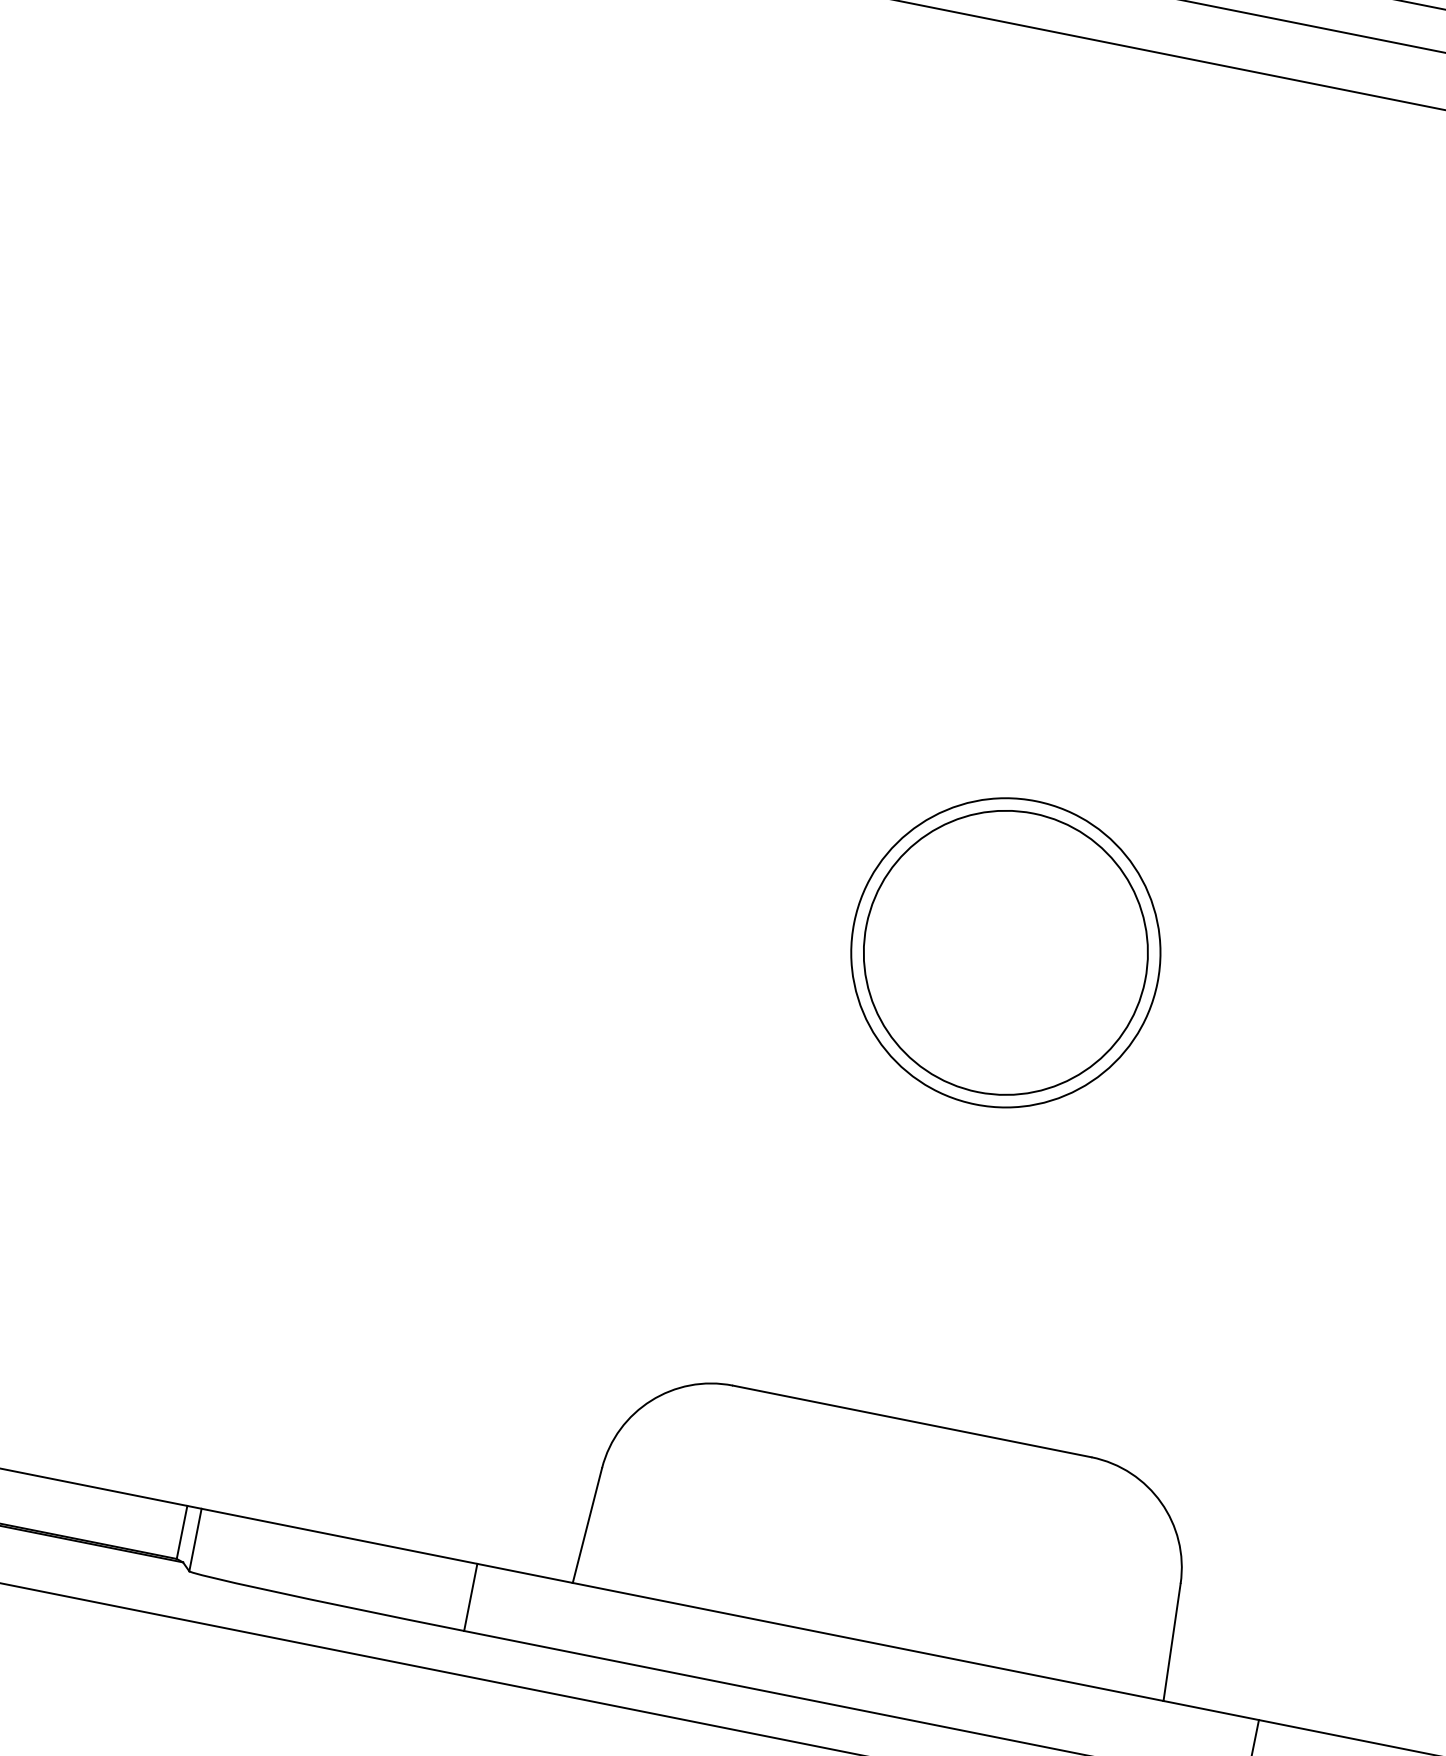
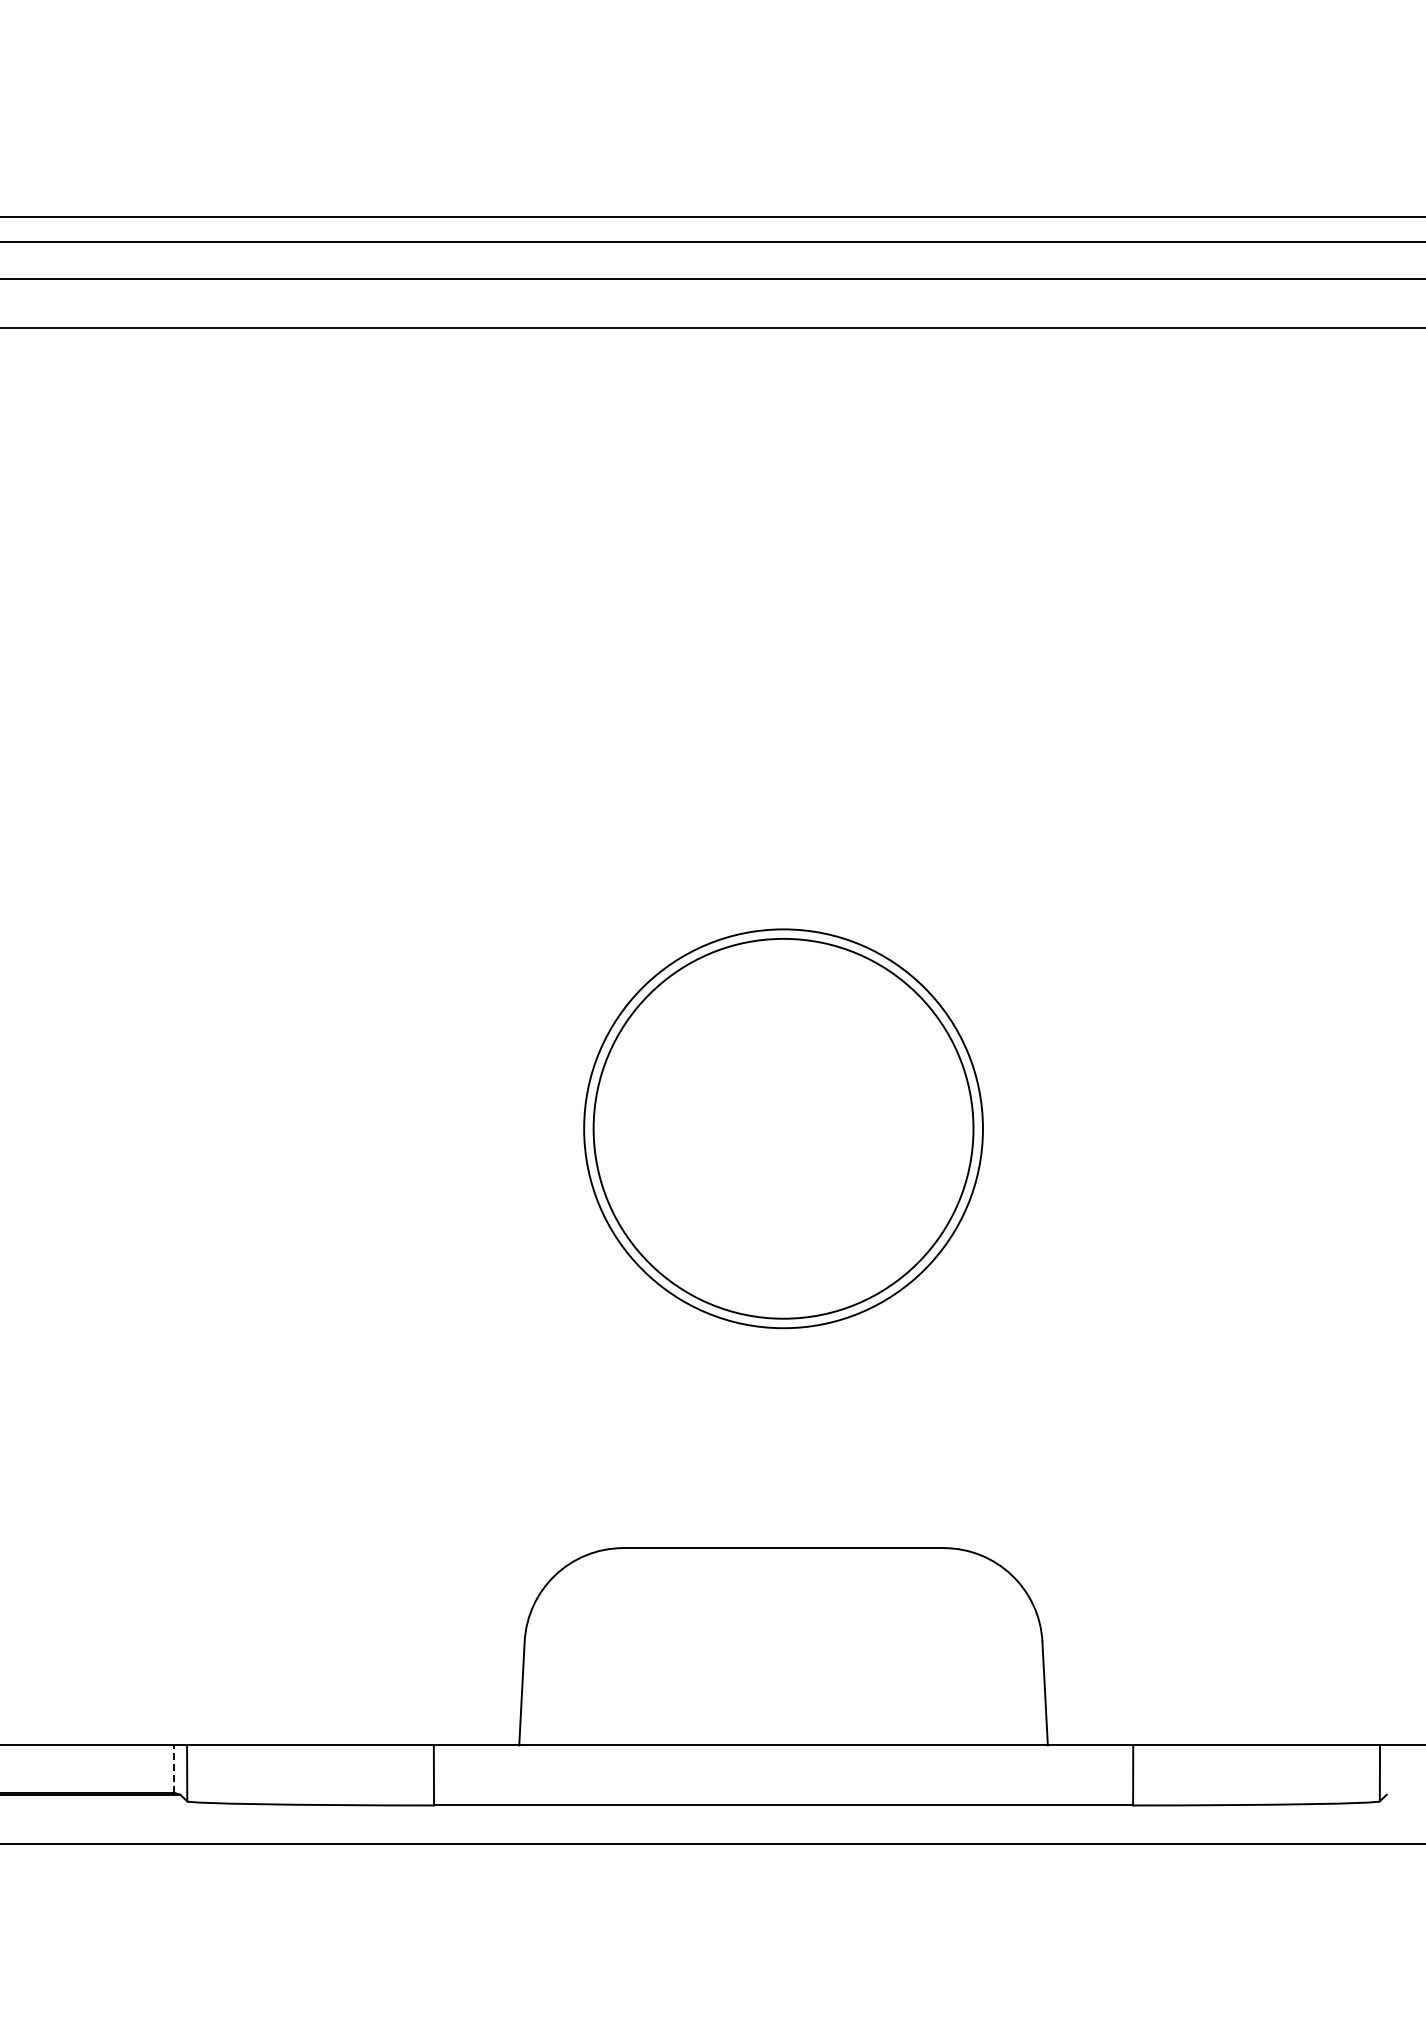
circle: (1005, 952) -> (783, 1128), size x1.4
circle: (1005, 952) -> (783, 1128), size x1.6
line: (182, 1532) -> (174, 1769), solid -> dashed

